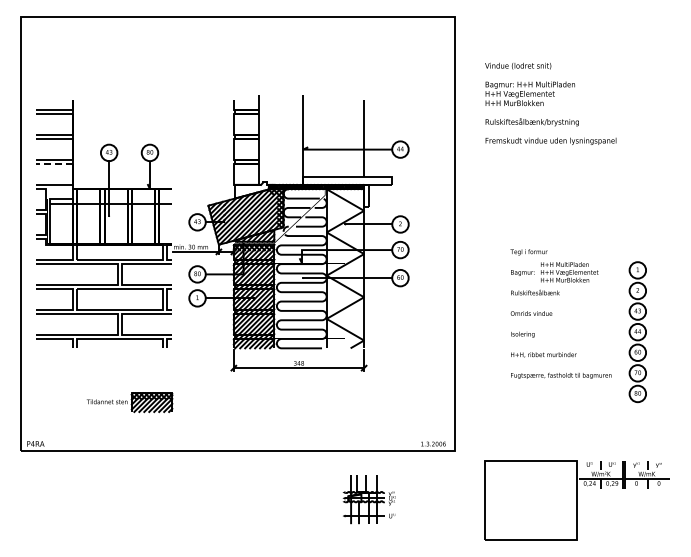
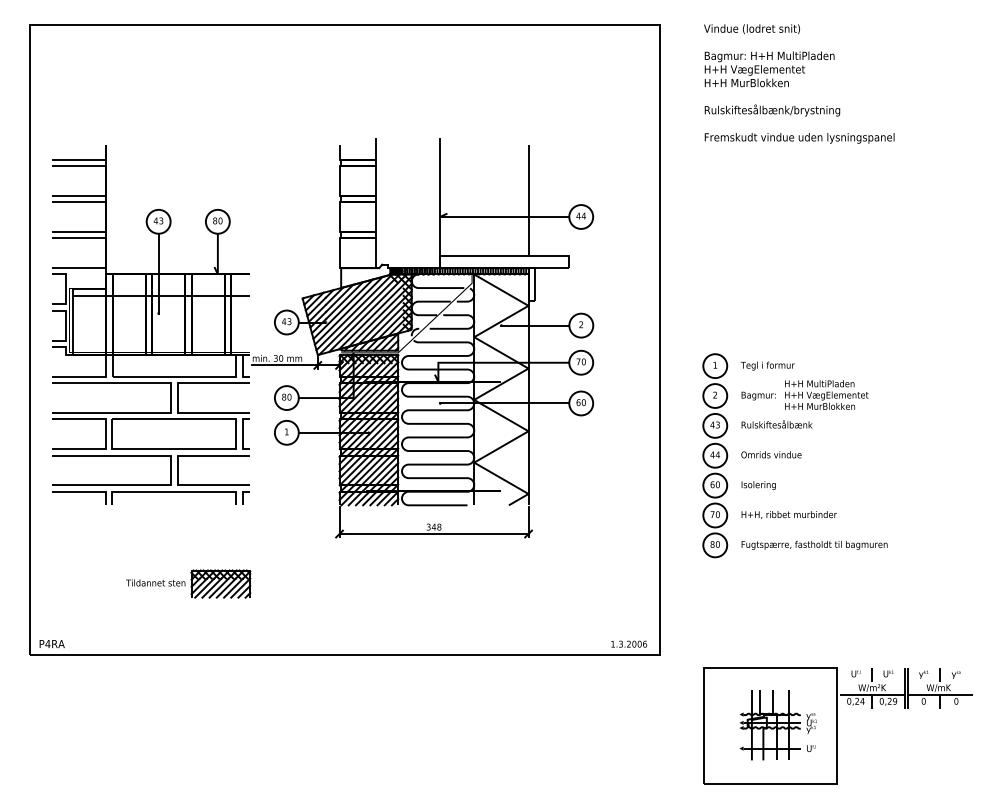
text: (550, 103) -> (798, 83), moved
line: (54, 164) -> (79, 238), dashed -> solid
part: (637, 332) -> (714, 456), moved
part: (368, 499) -> (777, 724), moved

